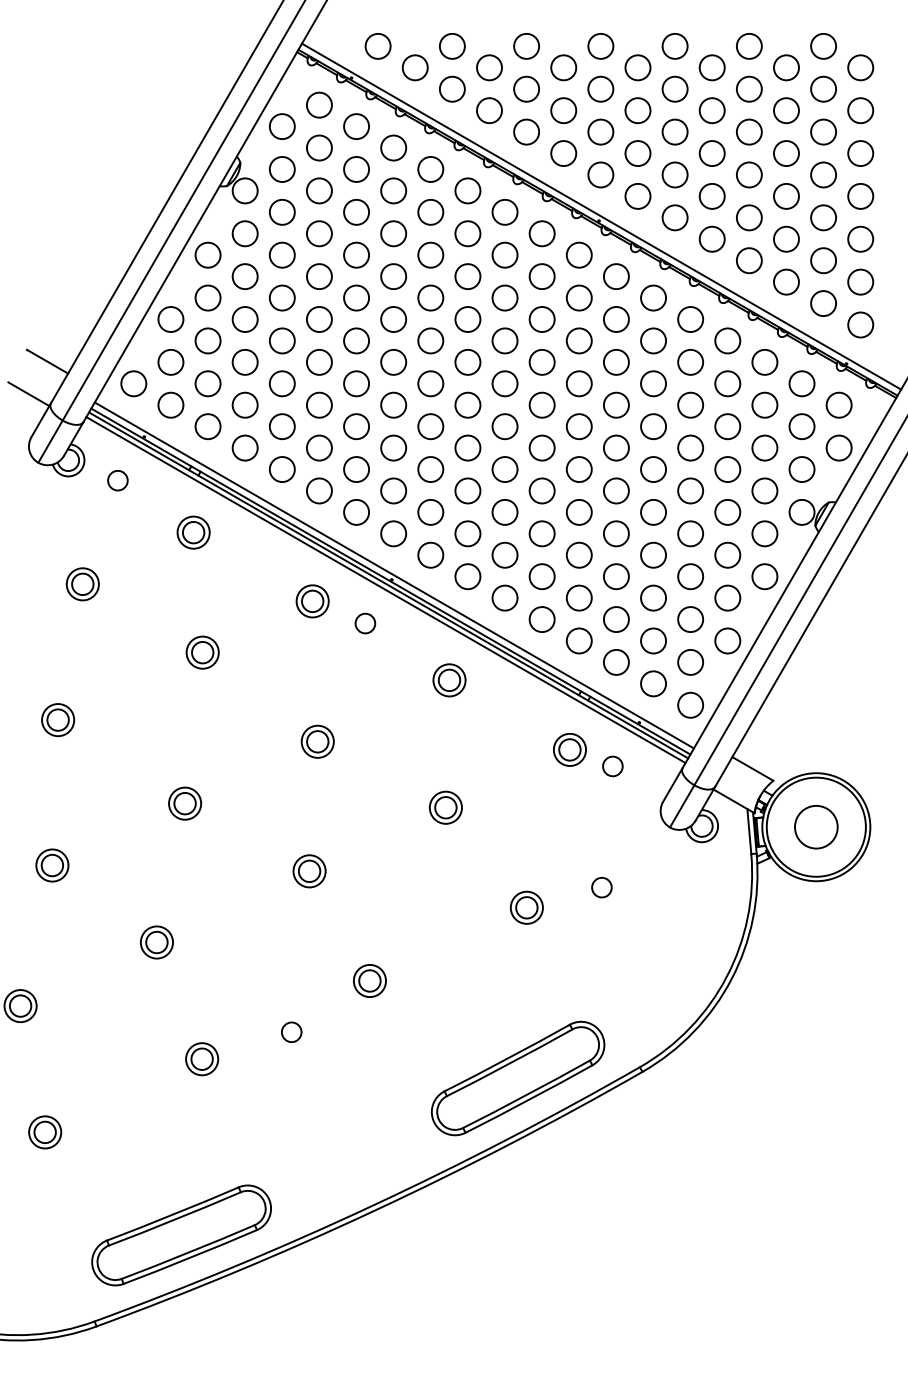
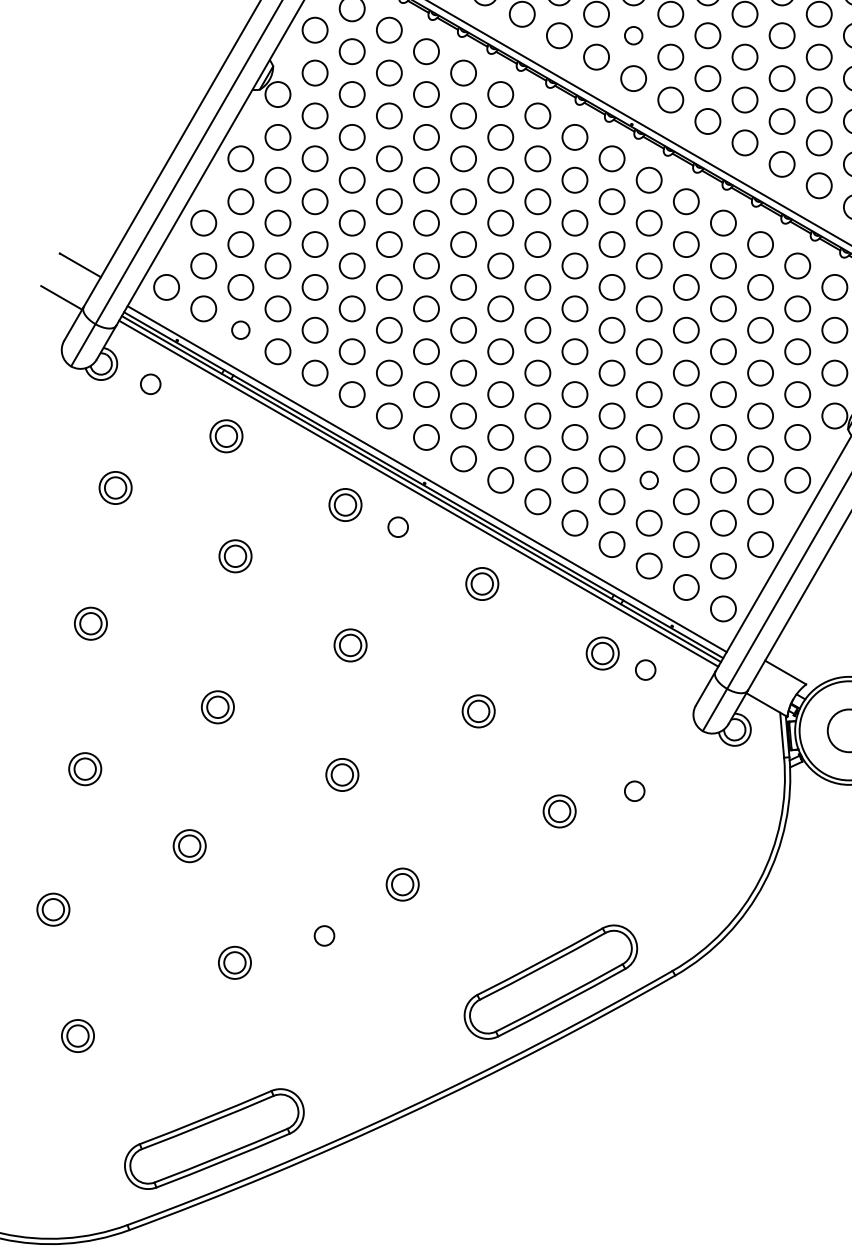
circle: (600, 131) -> (633, 35), size x0.7
circle: (207, 426) -> (240, 330), size x0.7
circle: (616, 576) -> (649, 480), size x0.7

